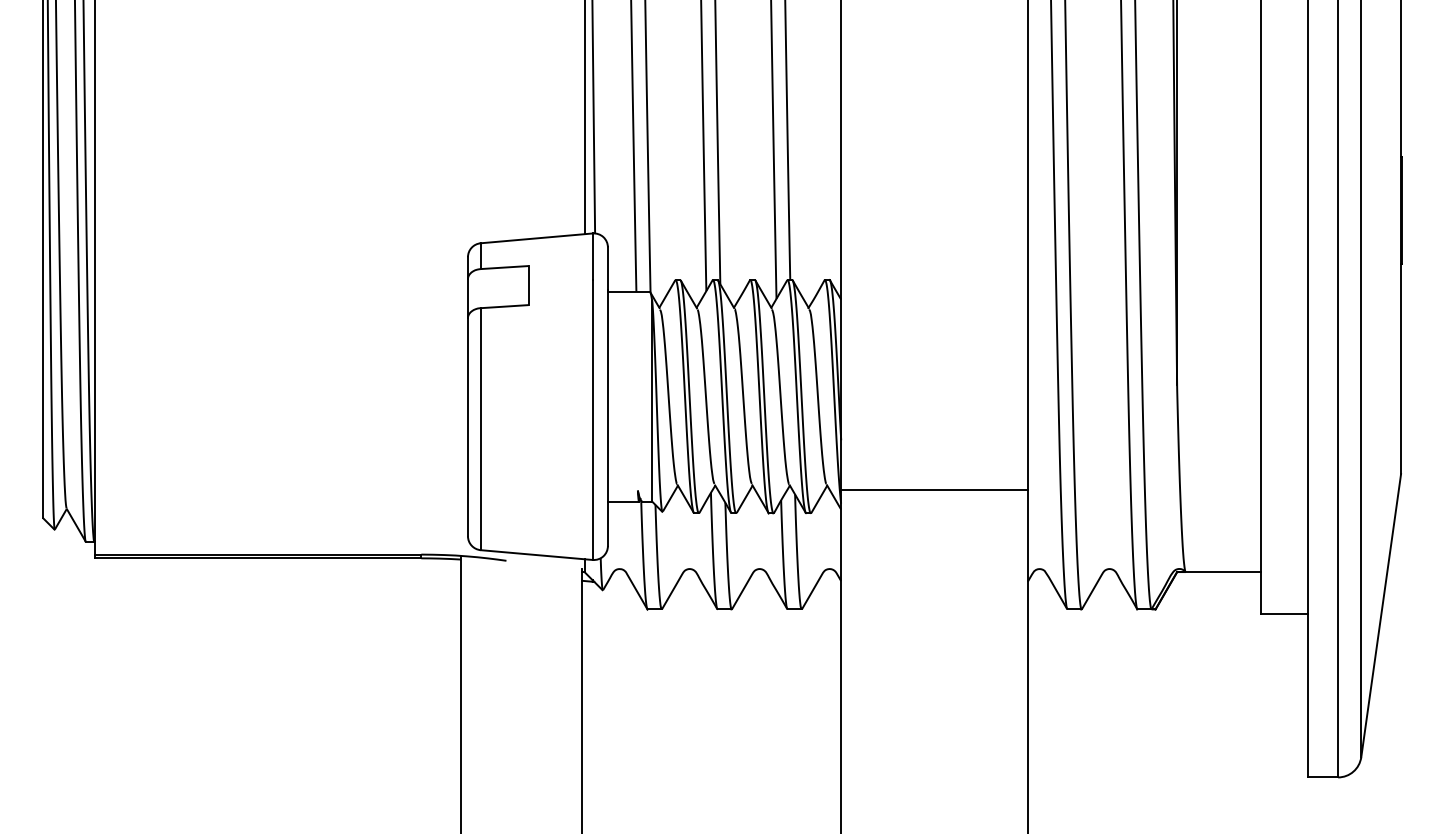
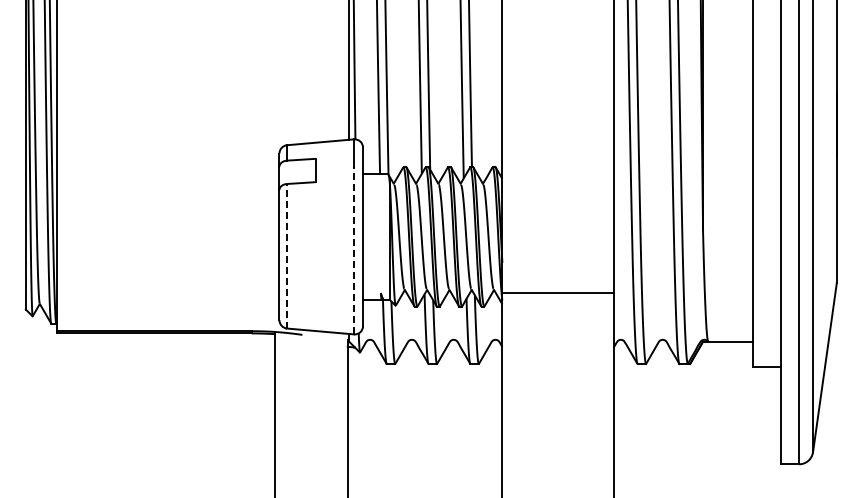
line: (591, 419) -> (353, 250), solid -> dashed
line: (481, 427) -> (287, 255), solid -> dashed

